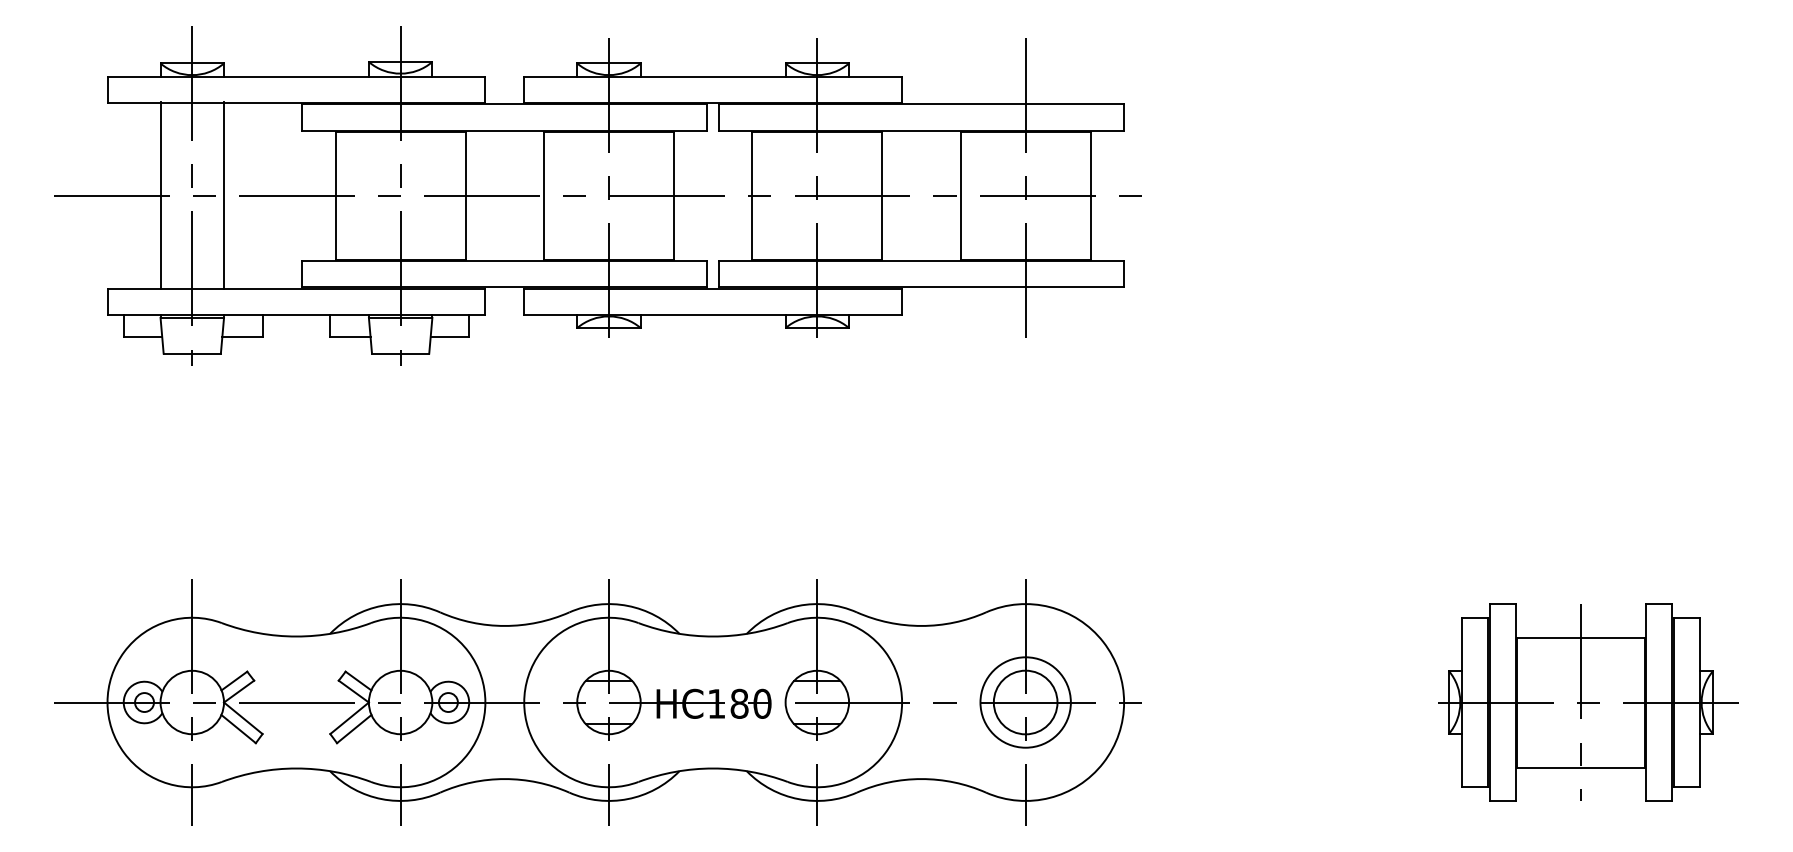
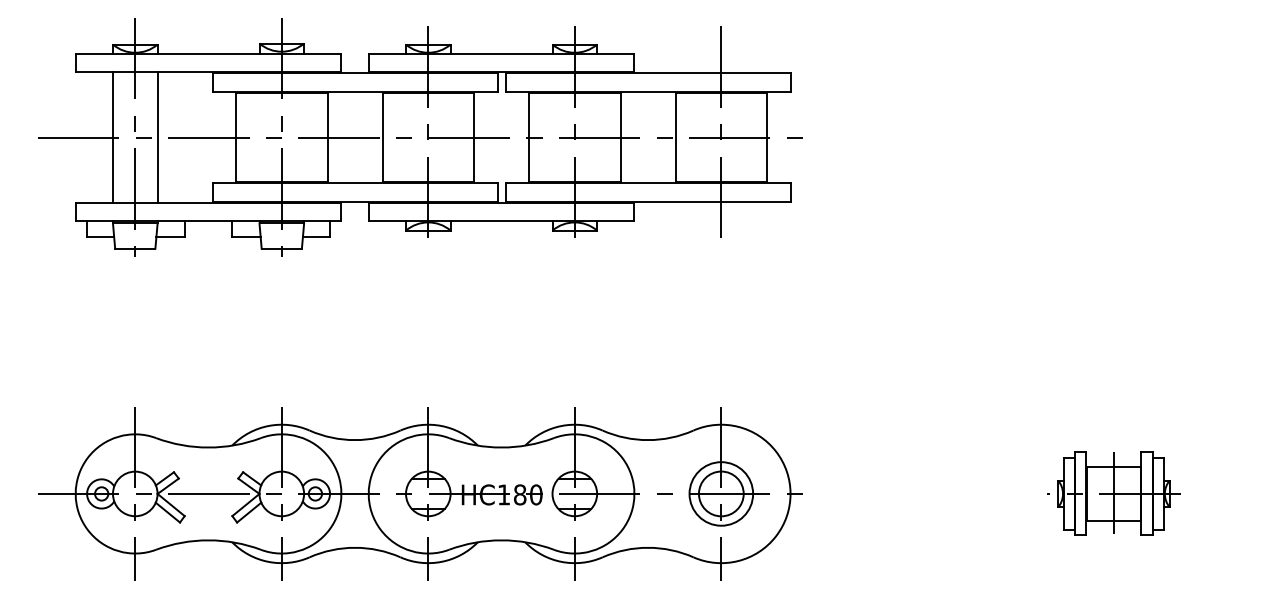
part: (1588, 702) -> (1117, 493), size x0.6

